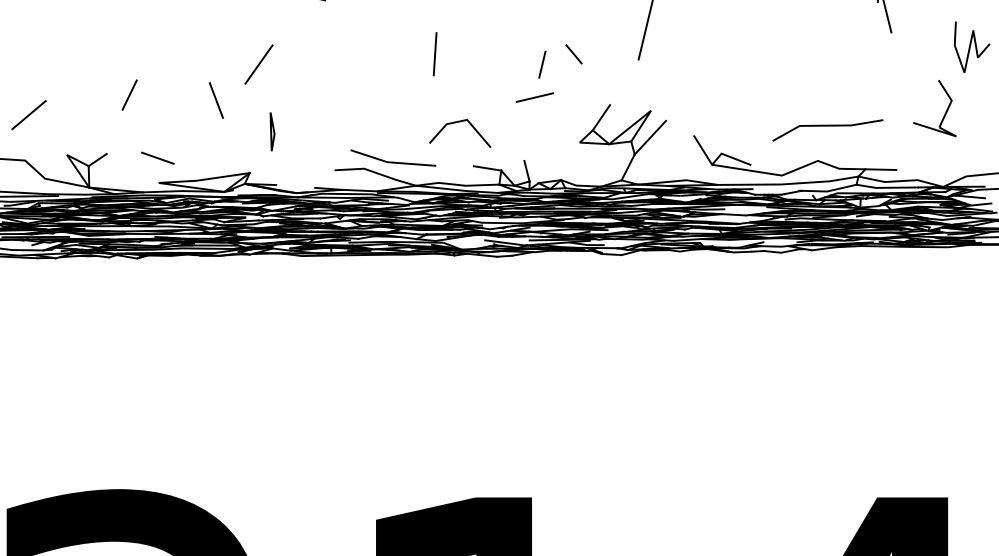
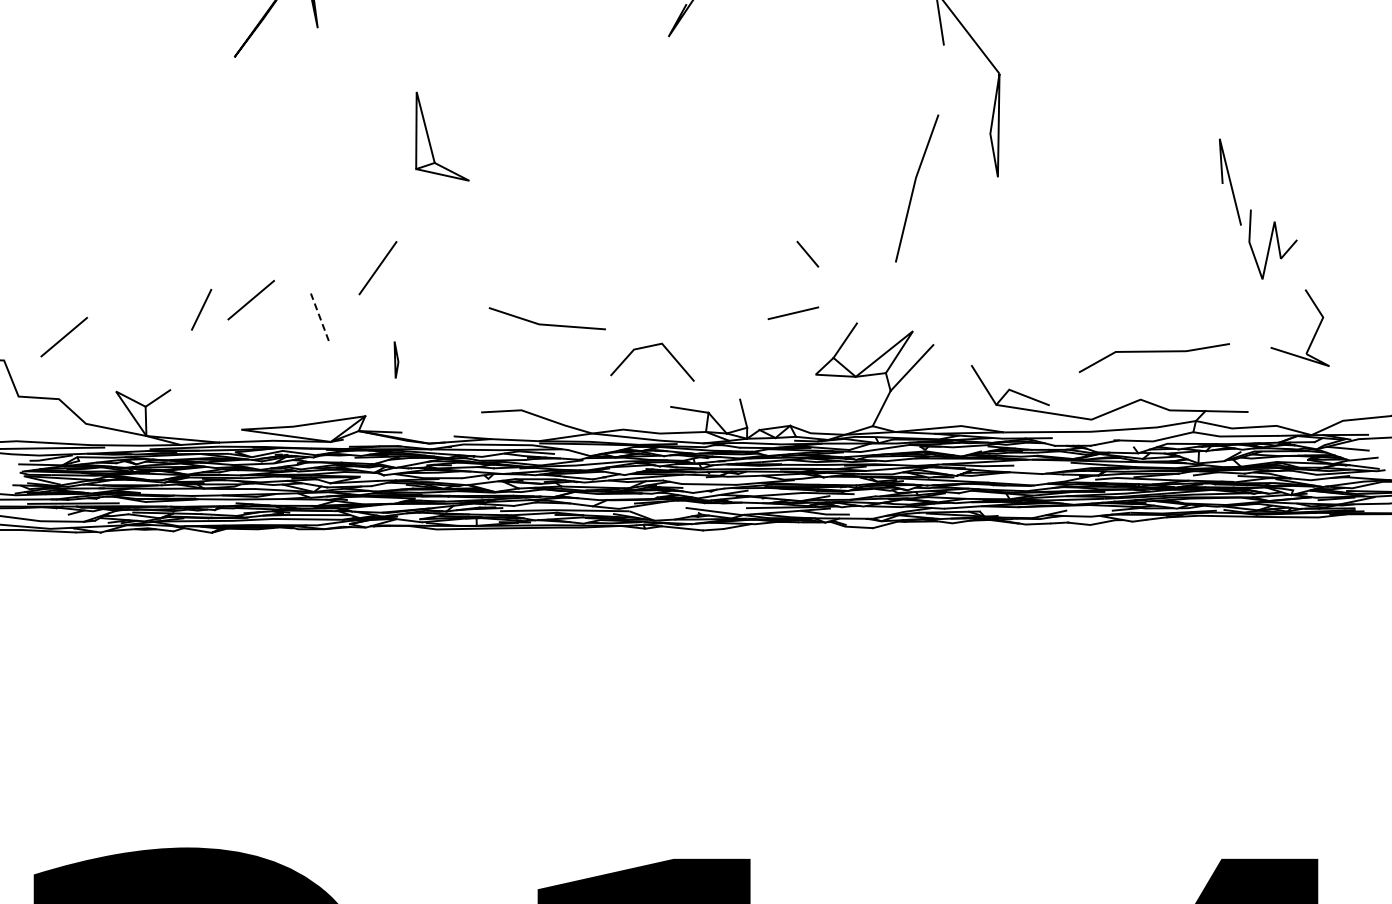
curve: (970, 47) -> (1270, 244), moved
line: (435, 53) -> (618, 253), removed
line: (542, 64) -> (764, 268), removed
line: (165, 88) -> (250, 300), added
line: (534, 97) -> (793, 313), moved
line: (216, 99) -> (319, 316), solid -> dashed
part: (272, 131) -> (396, 359), size x0.7
line: (157, 157) -> (239, 395), removed
line: (391, 161) -> (544, 323), moved

